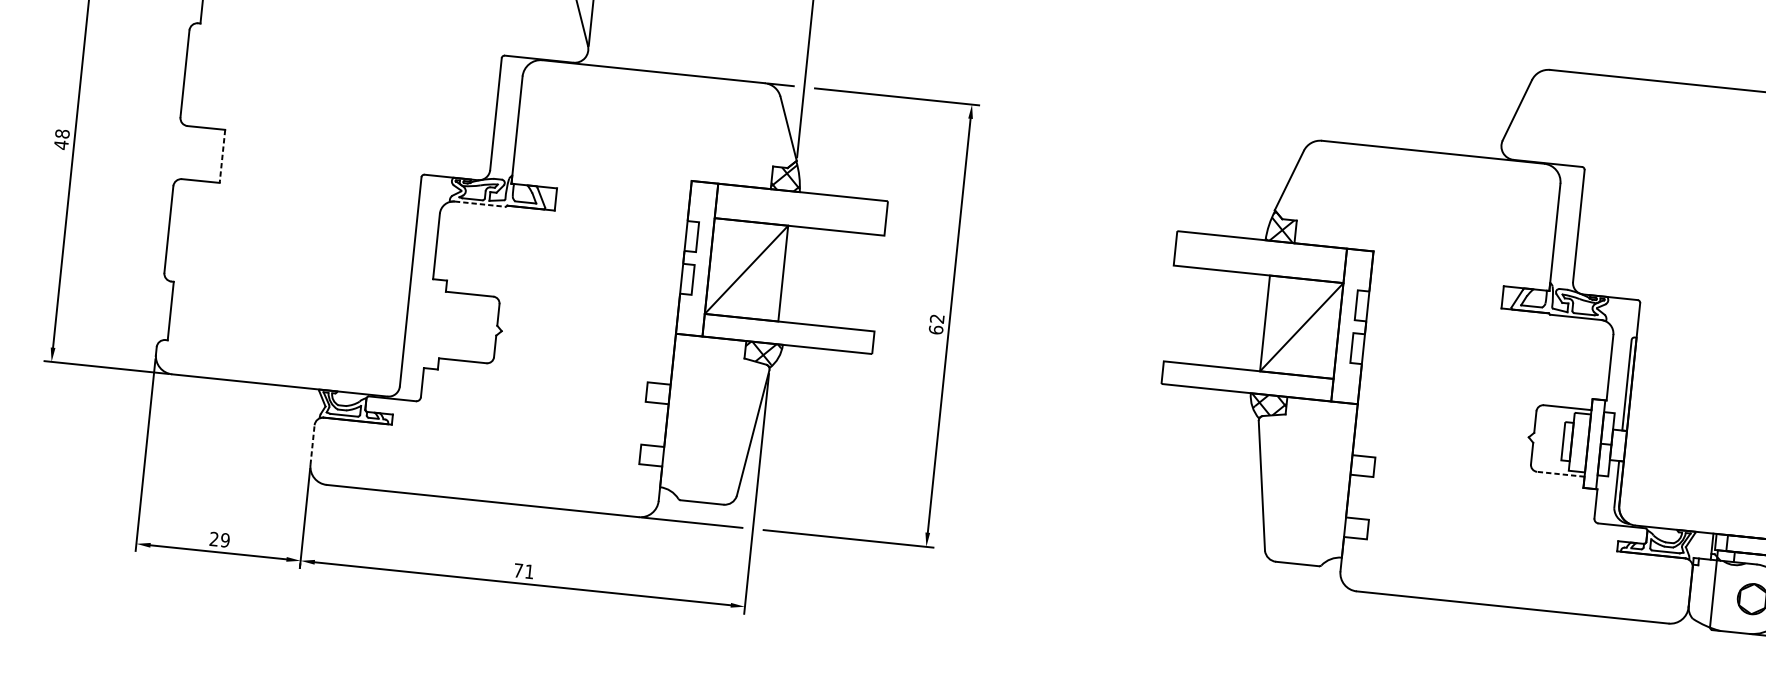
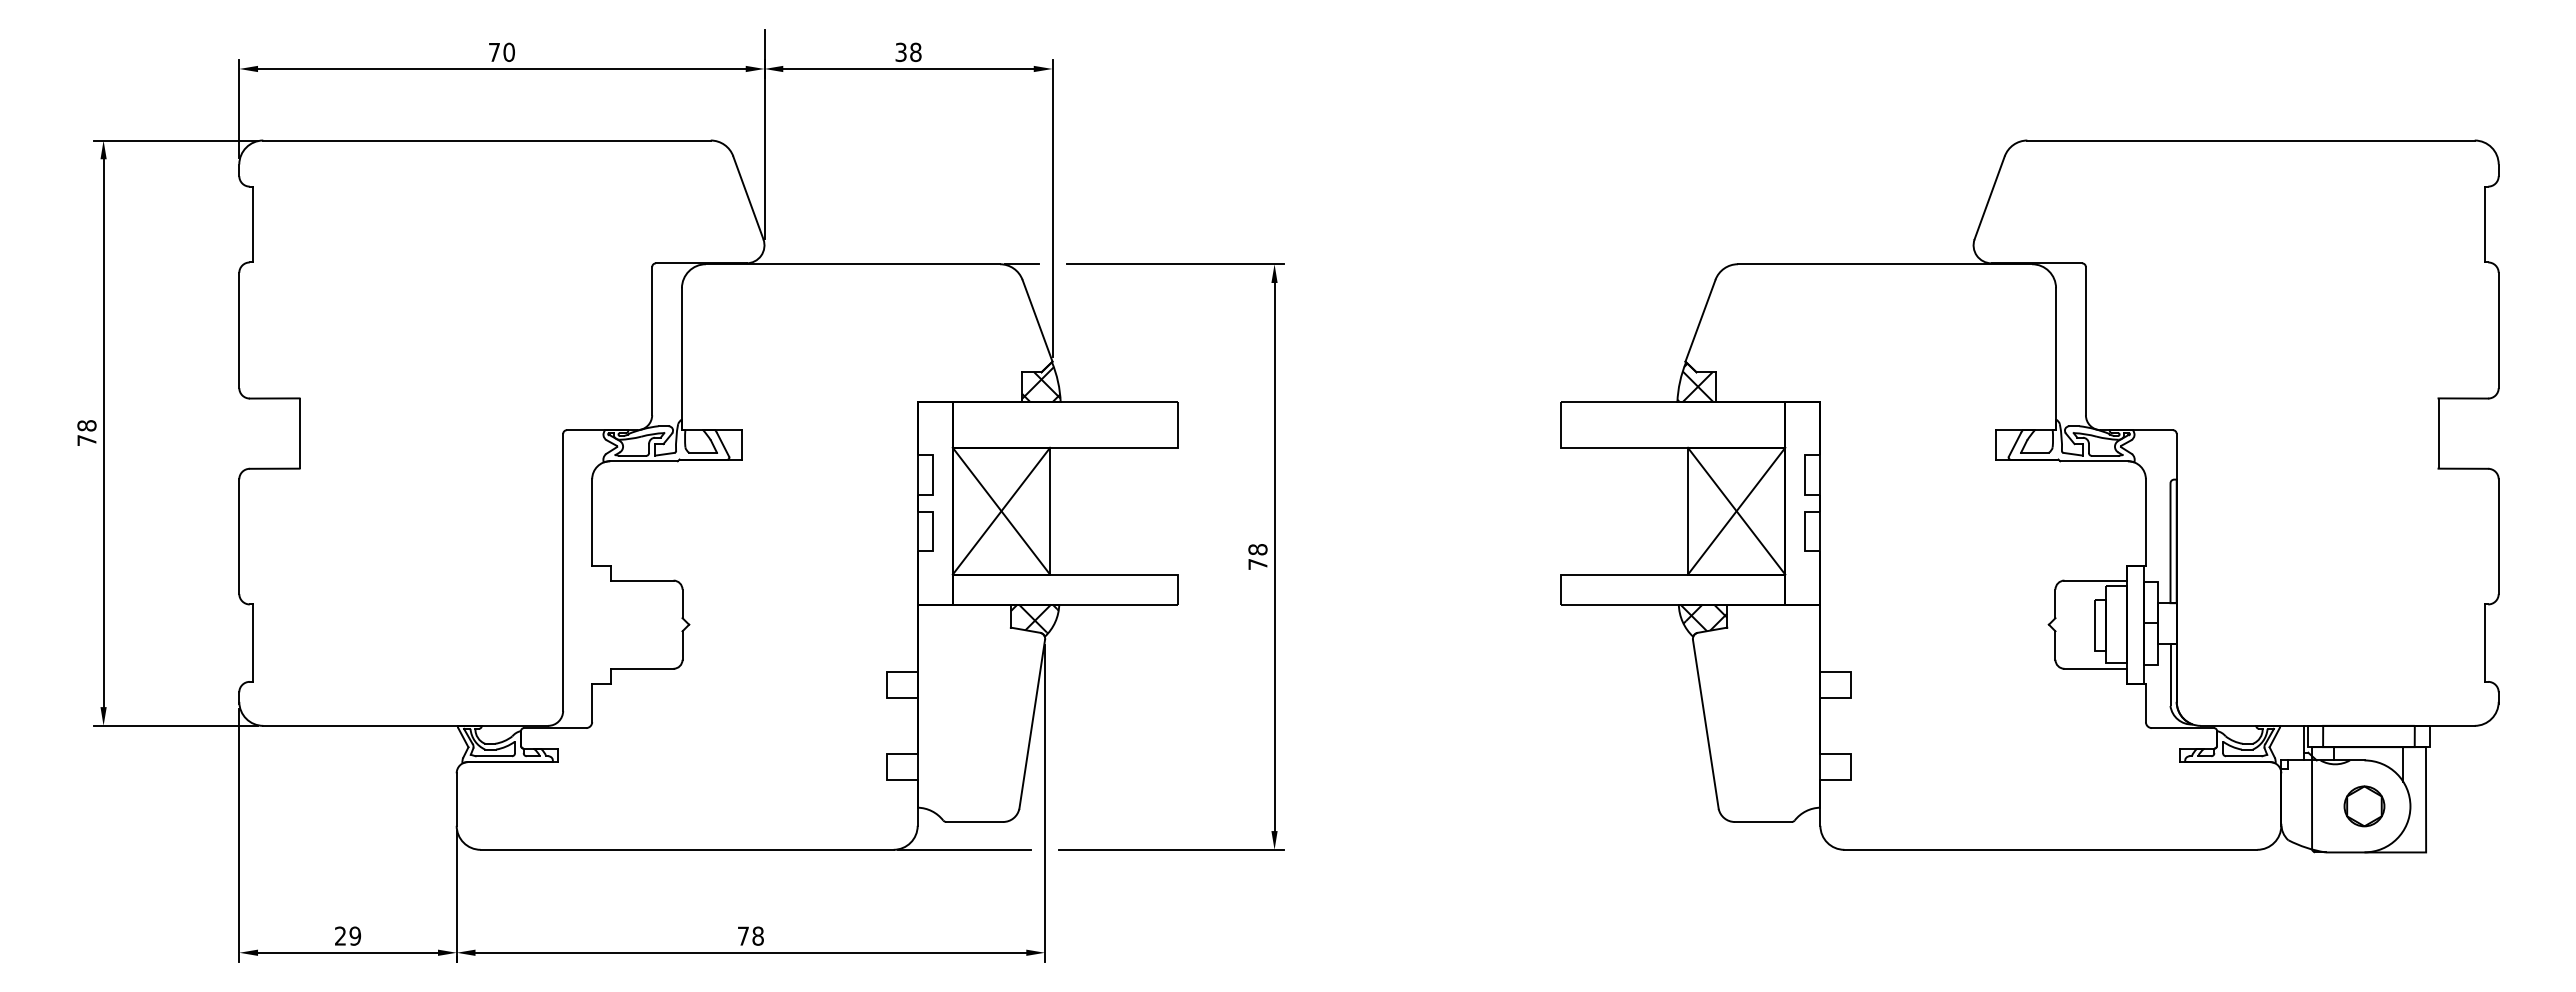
text: (60, 145) -> (86, 440), 48 -> 78
line: (222, 157) -> (299, 434), dashed -> solid
line: (480, 204) -> (644, 461), dashed -> solid
line: (746, 269) -> (1001, 510), added
text: (936, 324) -> (1257, 557), 62 -> 78
line: (1301, 326) -> (1736, 510), added
line: (312, 445) -> (456, 799), dashed -> solid
line: (1560, 474) -> (2095, 668), dashed -> solid
text: (529, 571) -> (757, 935), 71 -> 78

